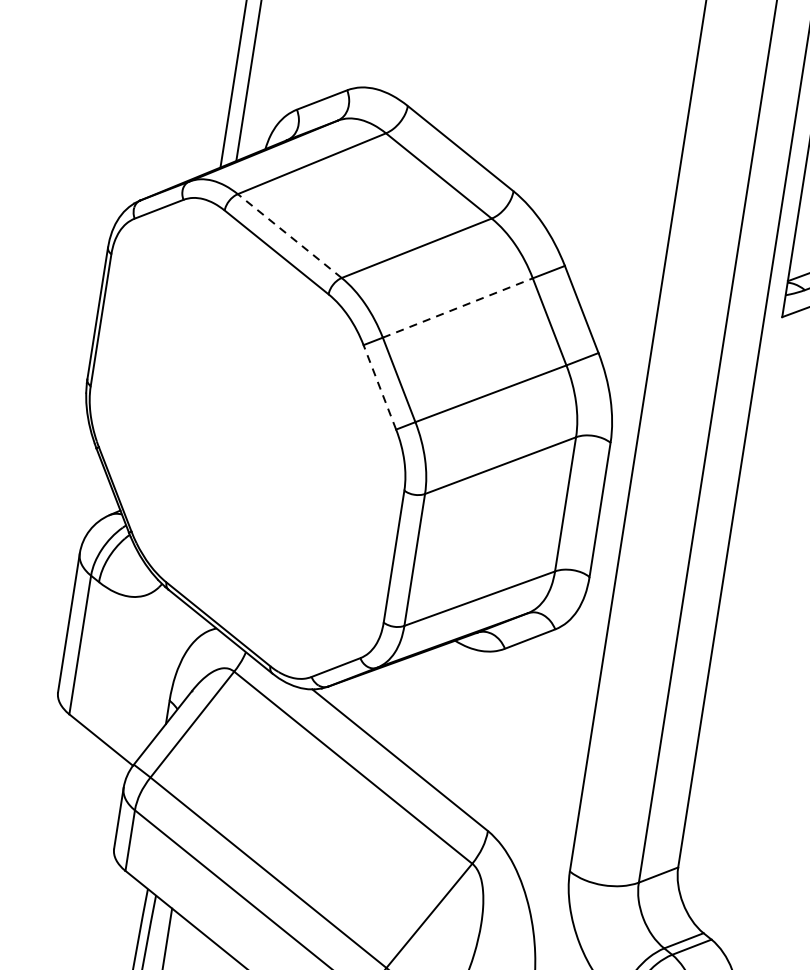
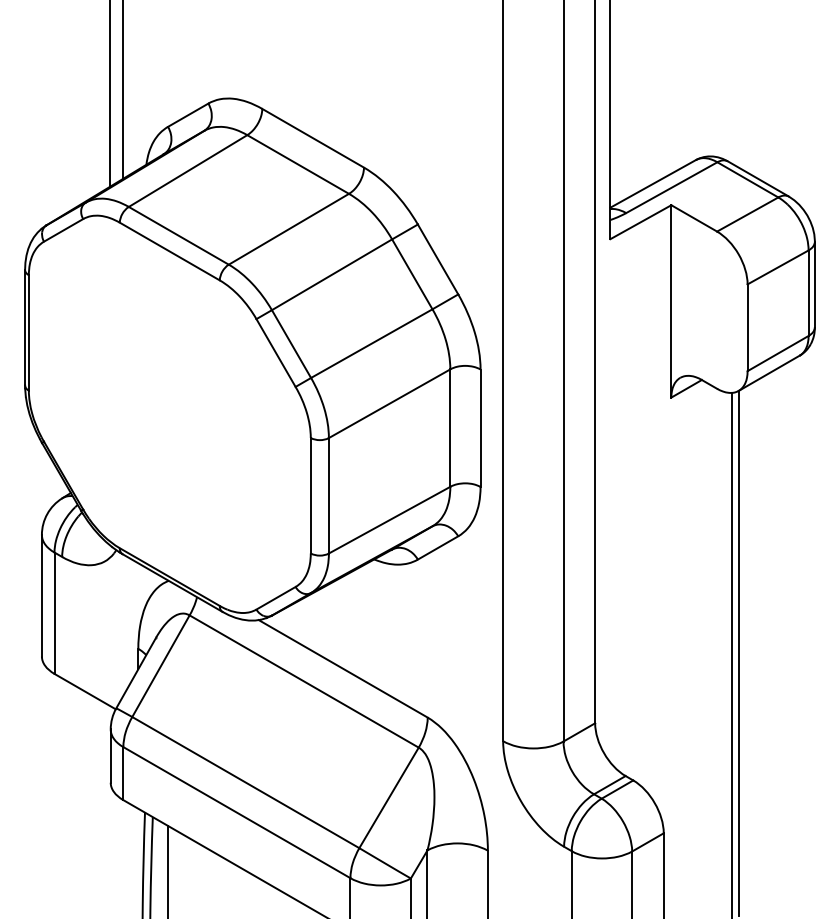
line: (289, 235) -> (178, 235), dashed -> solid
line: (458, 307) -> (332, 274), dashed -> solid
line: (379, 386) -> (275, 352), dashed -> solid

